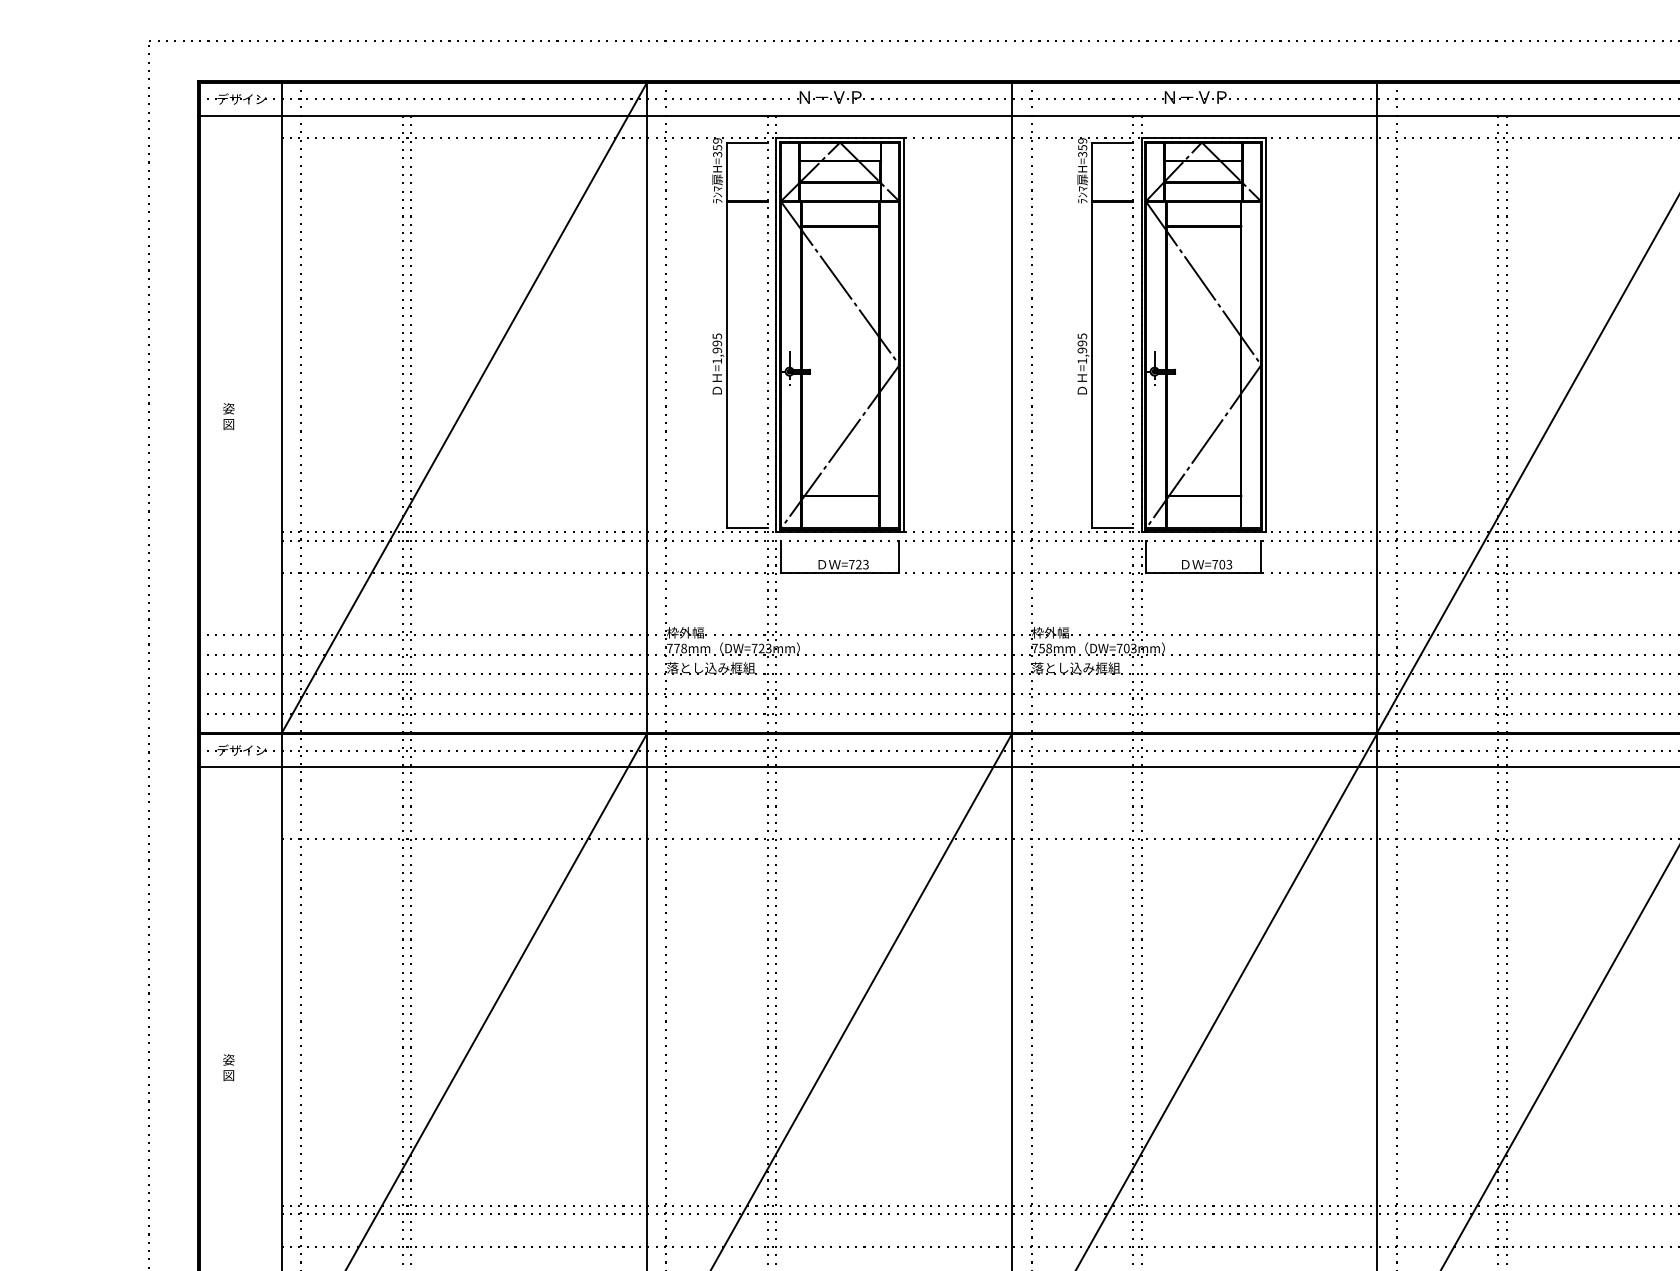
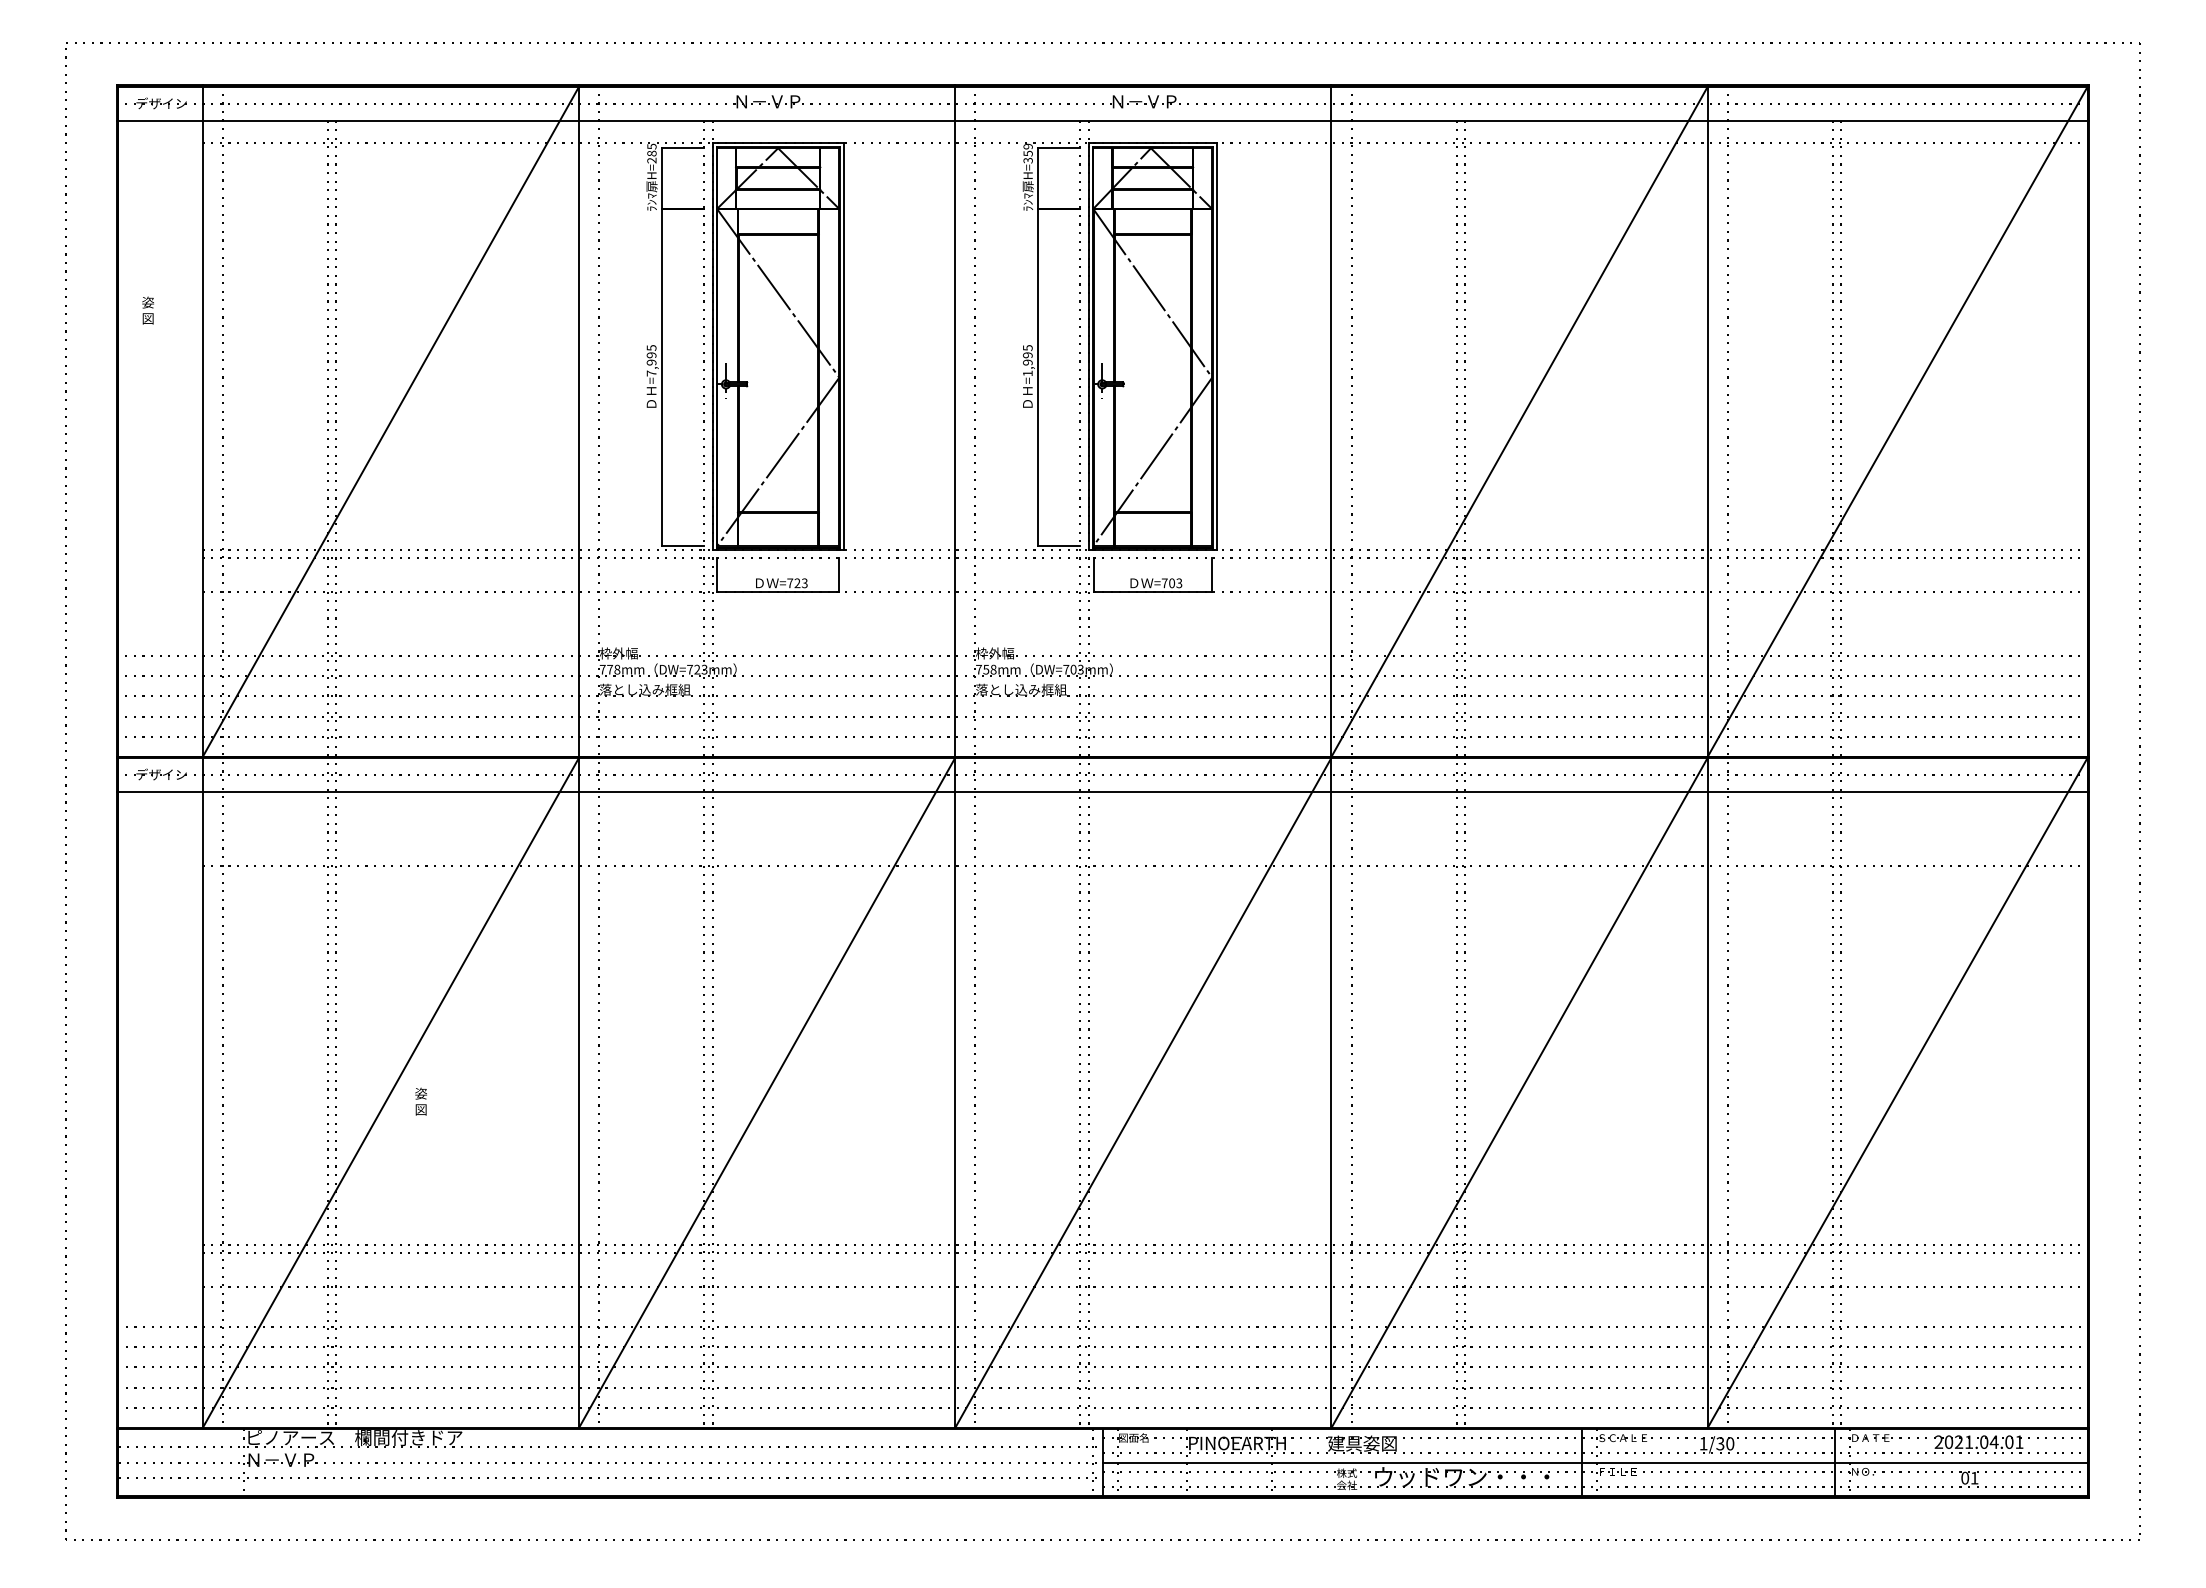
text: (717, 147) -> (651, 153), H=359 -> H=285
text: (717, 361) -> (651, 373), =1,995 -> =7,995
text: (228, 416) -> (147, 310), moved
text: (228, 1067) -> (420, 1101), moved

